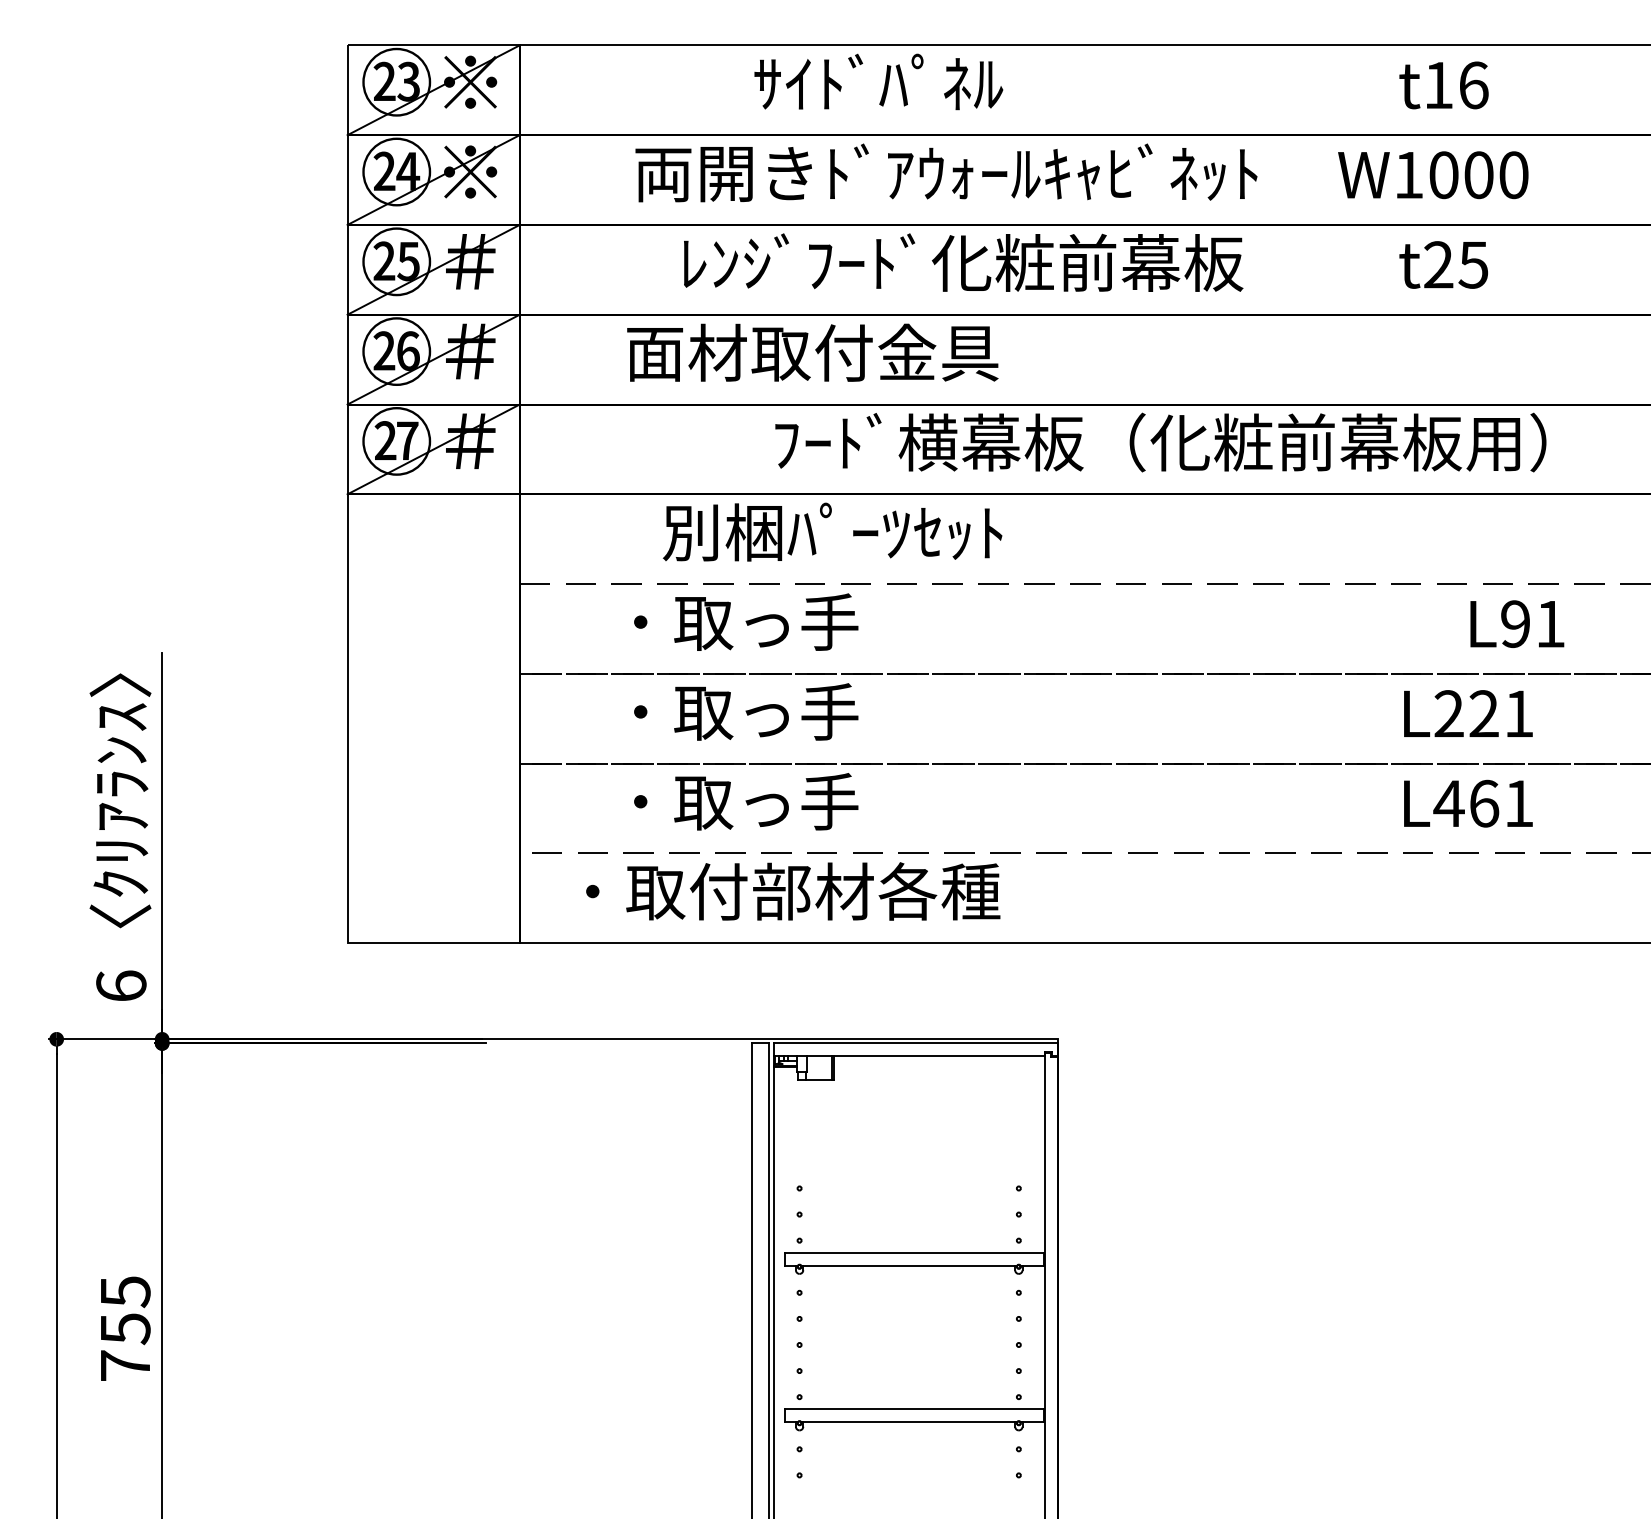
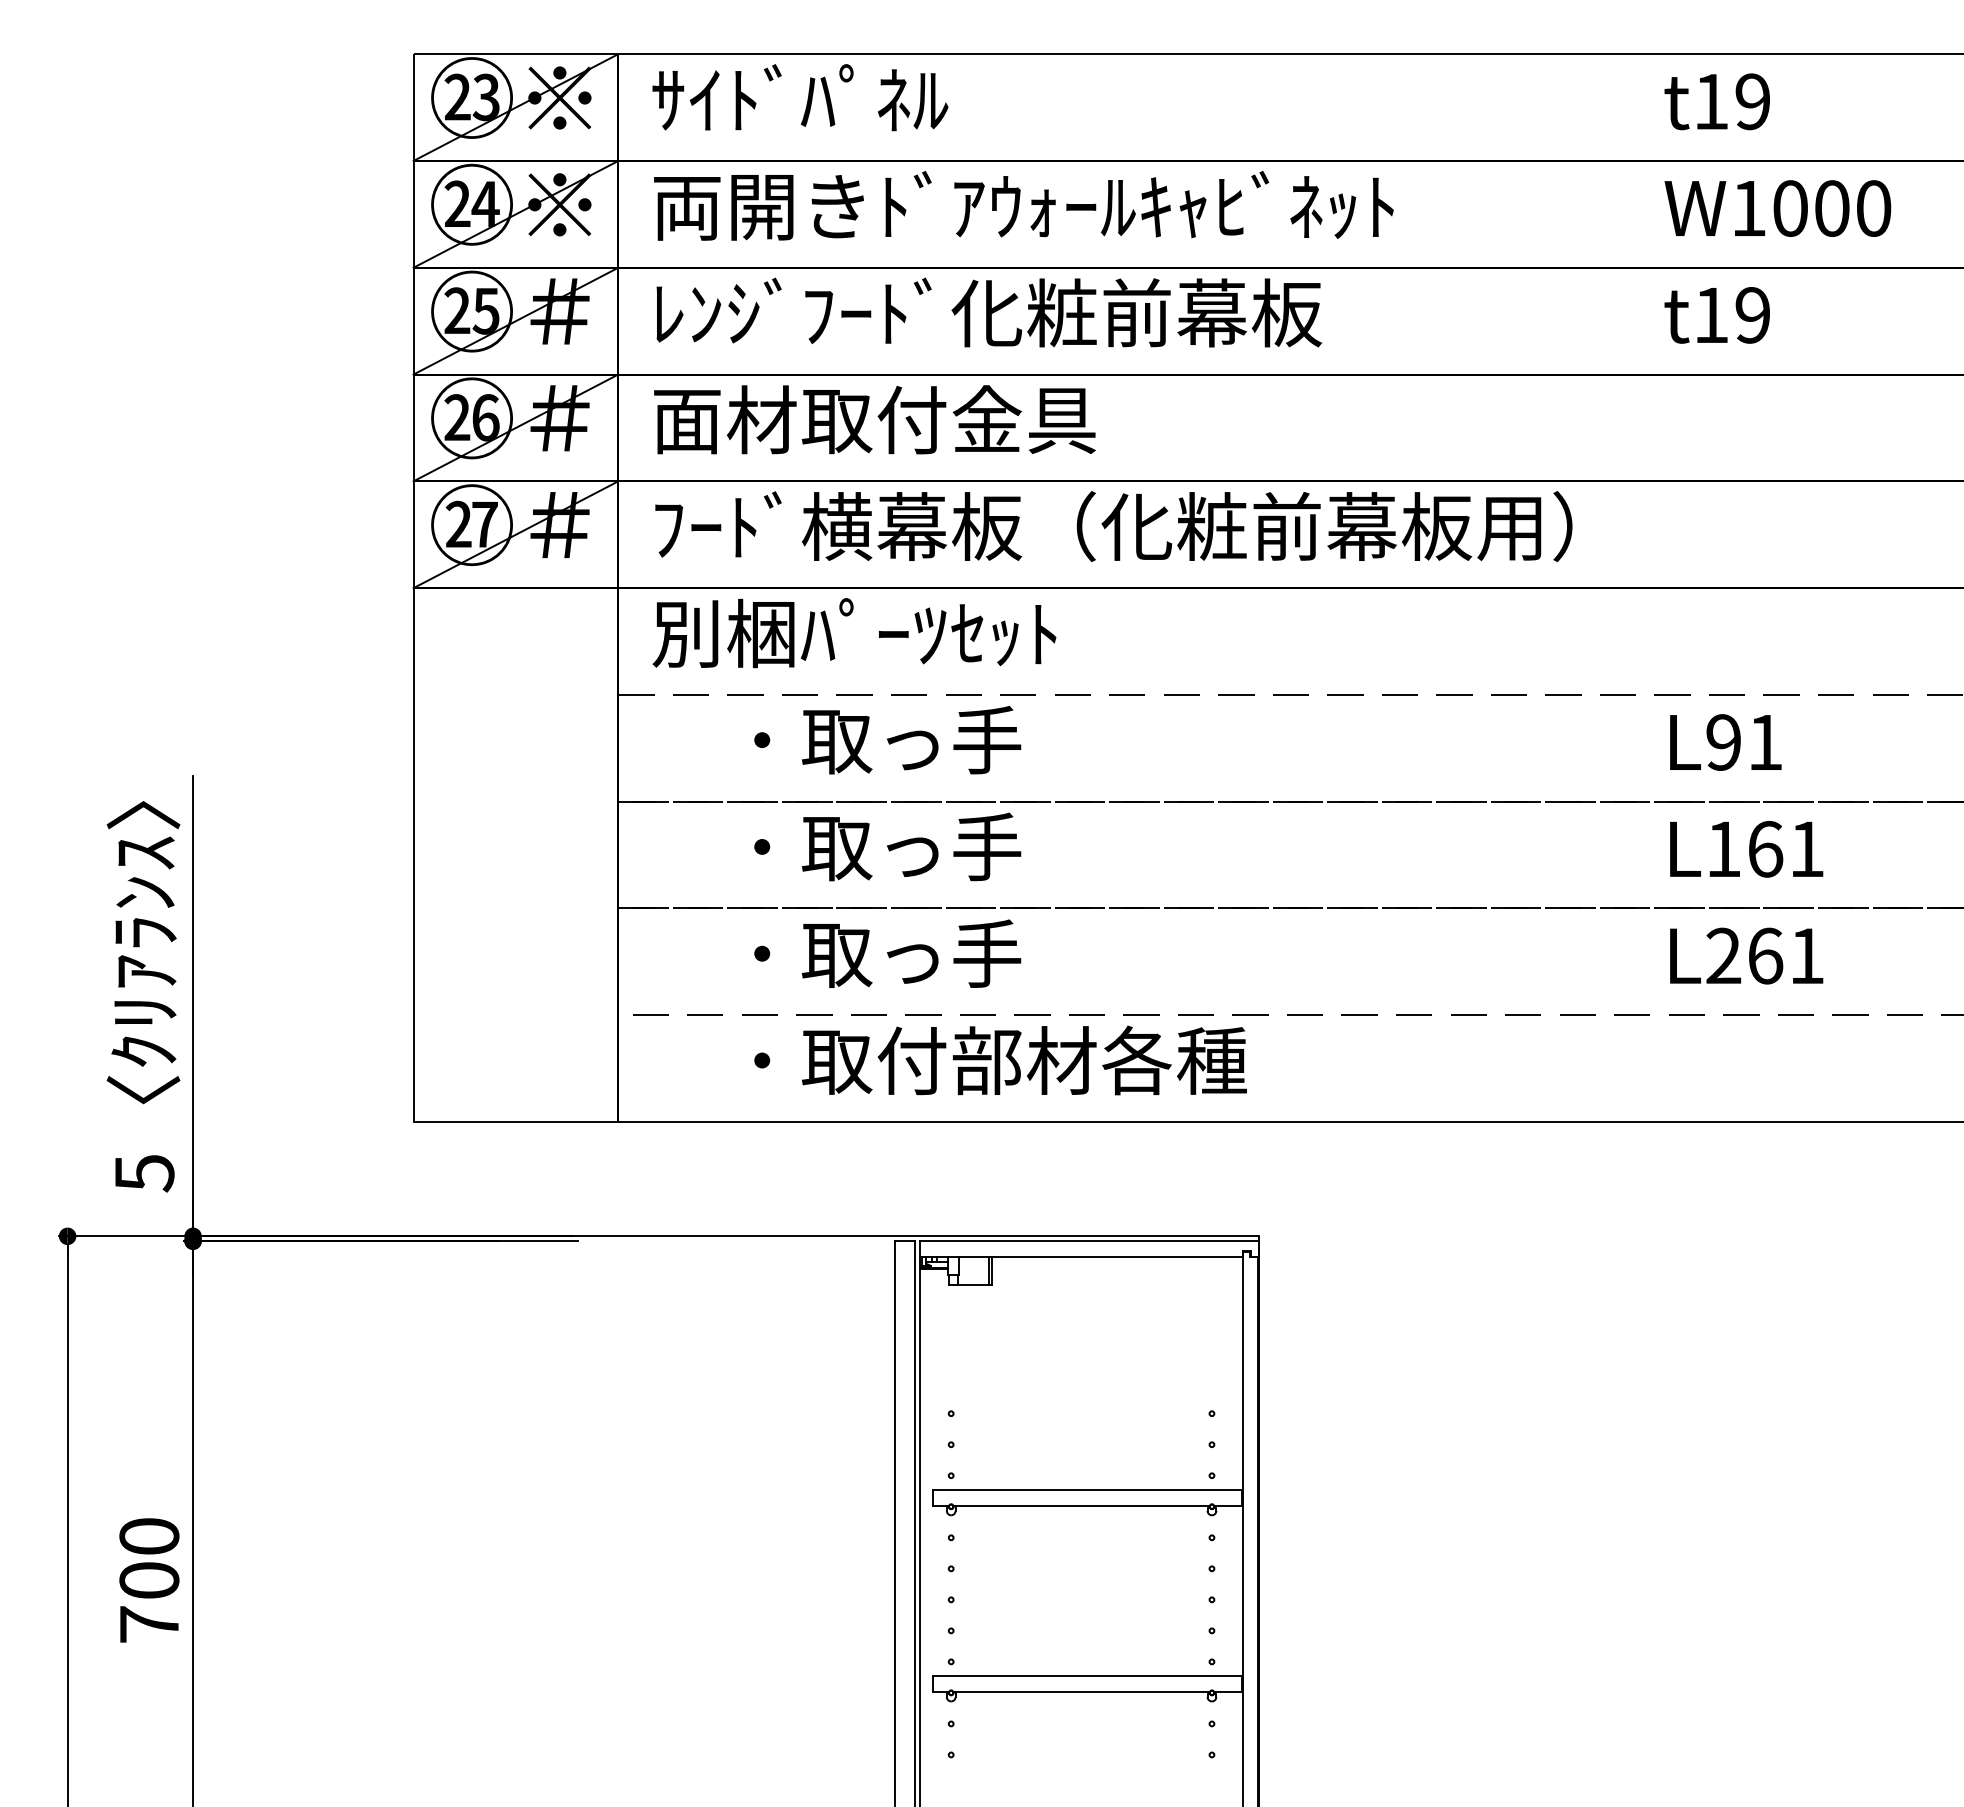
text: (878, 81) -> (800, 97), moved
text: (1473, 85) -> (1752, 101), t16 -> t19
text: (946, 172) -> (1023, 205), moved
text: (1432, 175) -> (1777, 208), moved
text: (962, 262) -> (988, 312), moved
text: (1455, 265) -> (1731, 315), t25 -> t19
text: (812, 352) -> (874, 419), moved
text: (1160, 442) -> (1113, 526), moved
text: (832, 532) -> (854, 633), moved
text: (1517, 624) -> (1725, 742), moved
text: (1466, 714) -> (1744, 849), L221 -> L161
text: (1448, 803) -> (1723, 955), L461 -> L261
text: (793, 891) -> (1000, 1060), moved
text: (121, 986) -> (144, 1173), 6 -> 5
text: (125, 1311) -> (149, 1559), 755 -> 700

